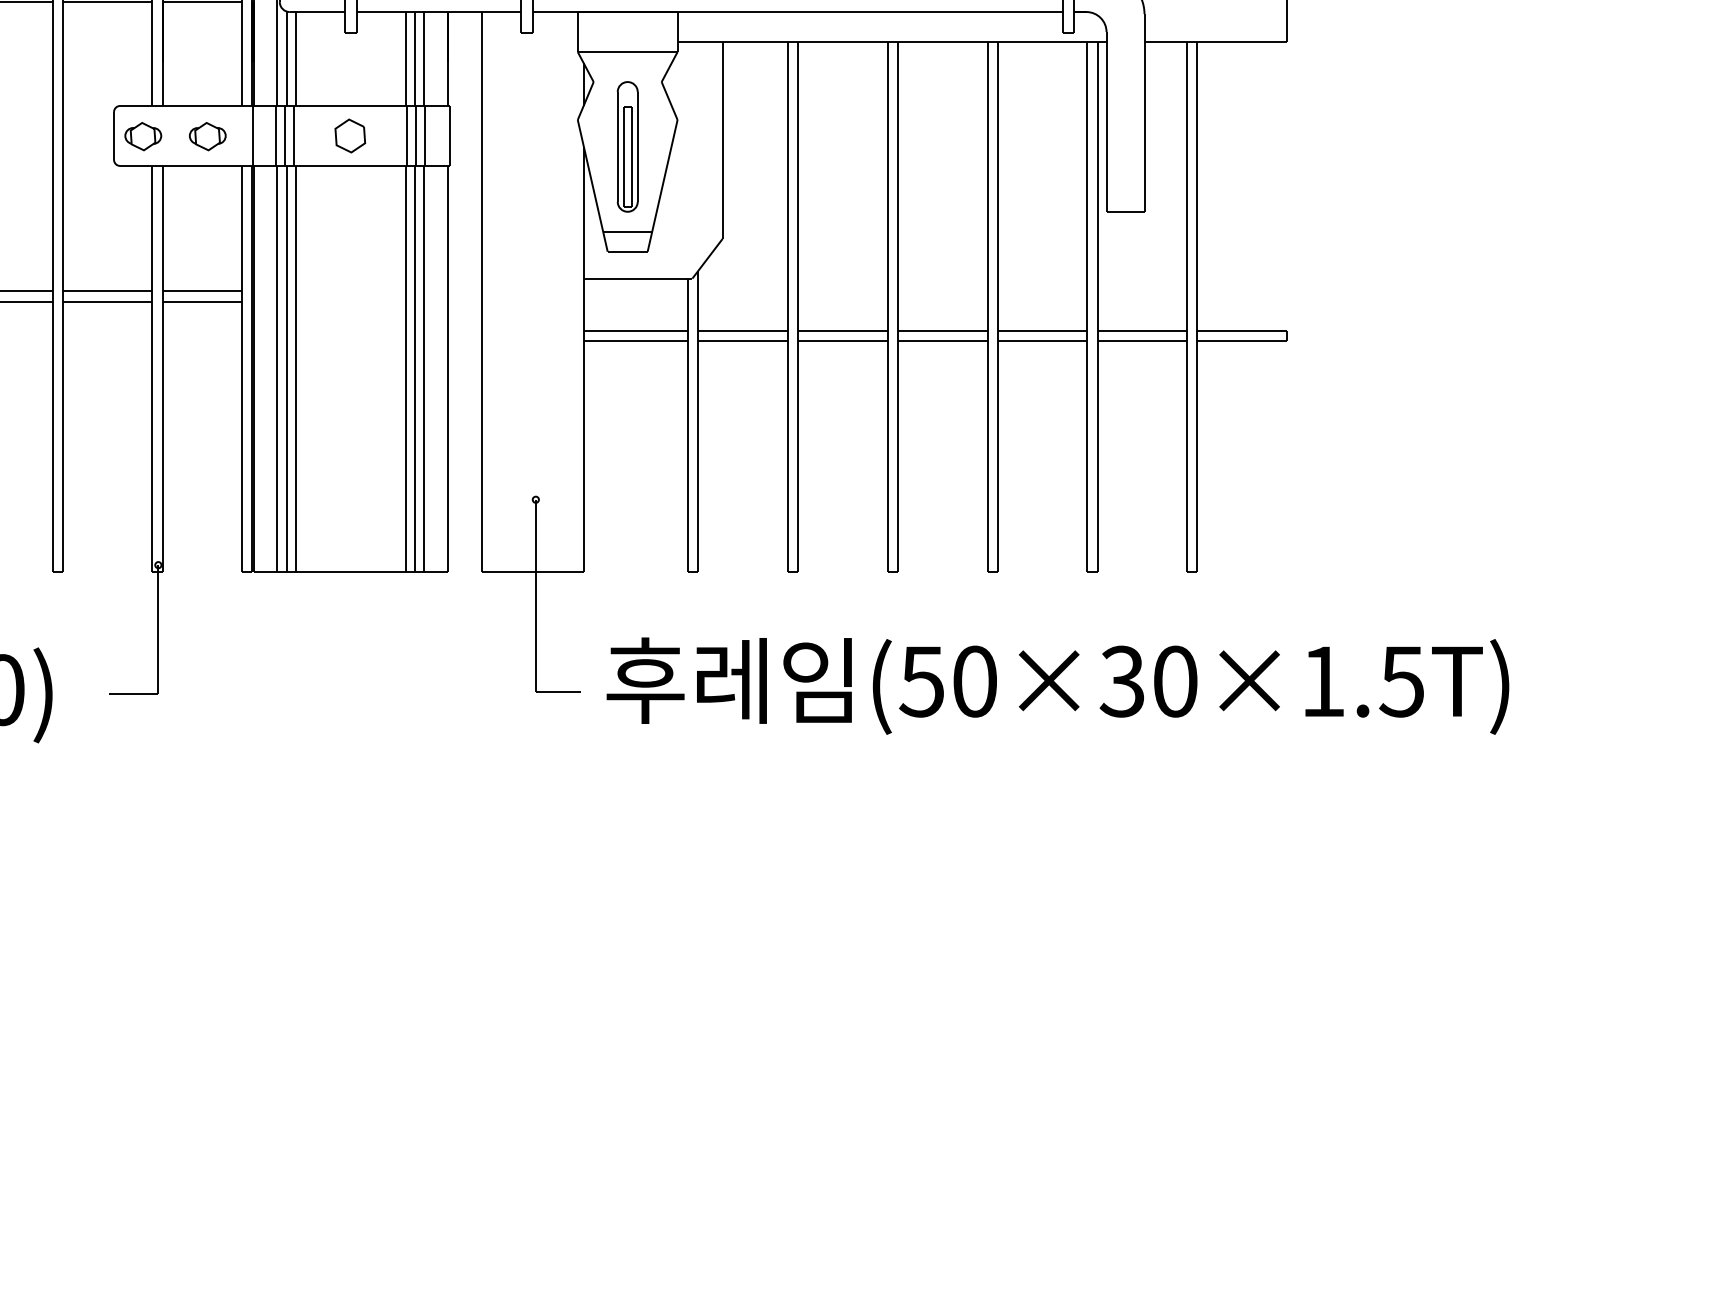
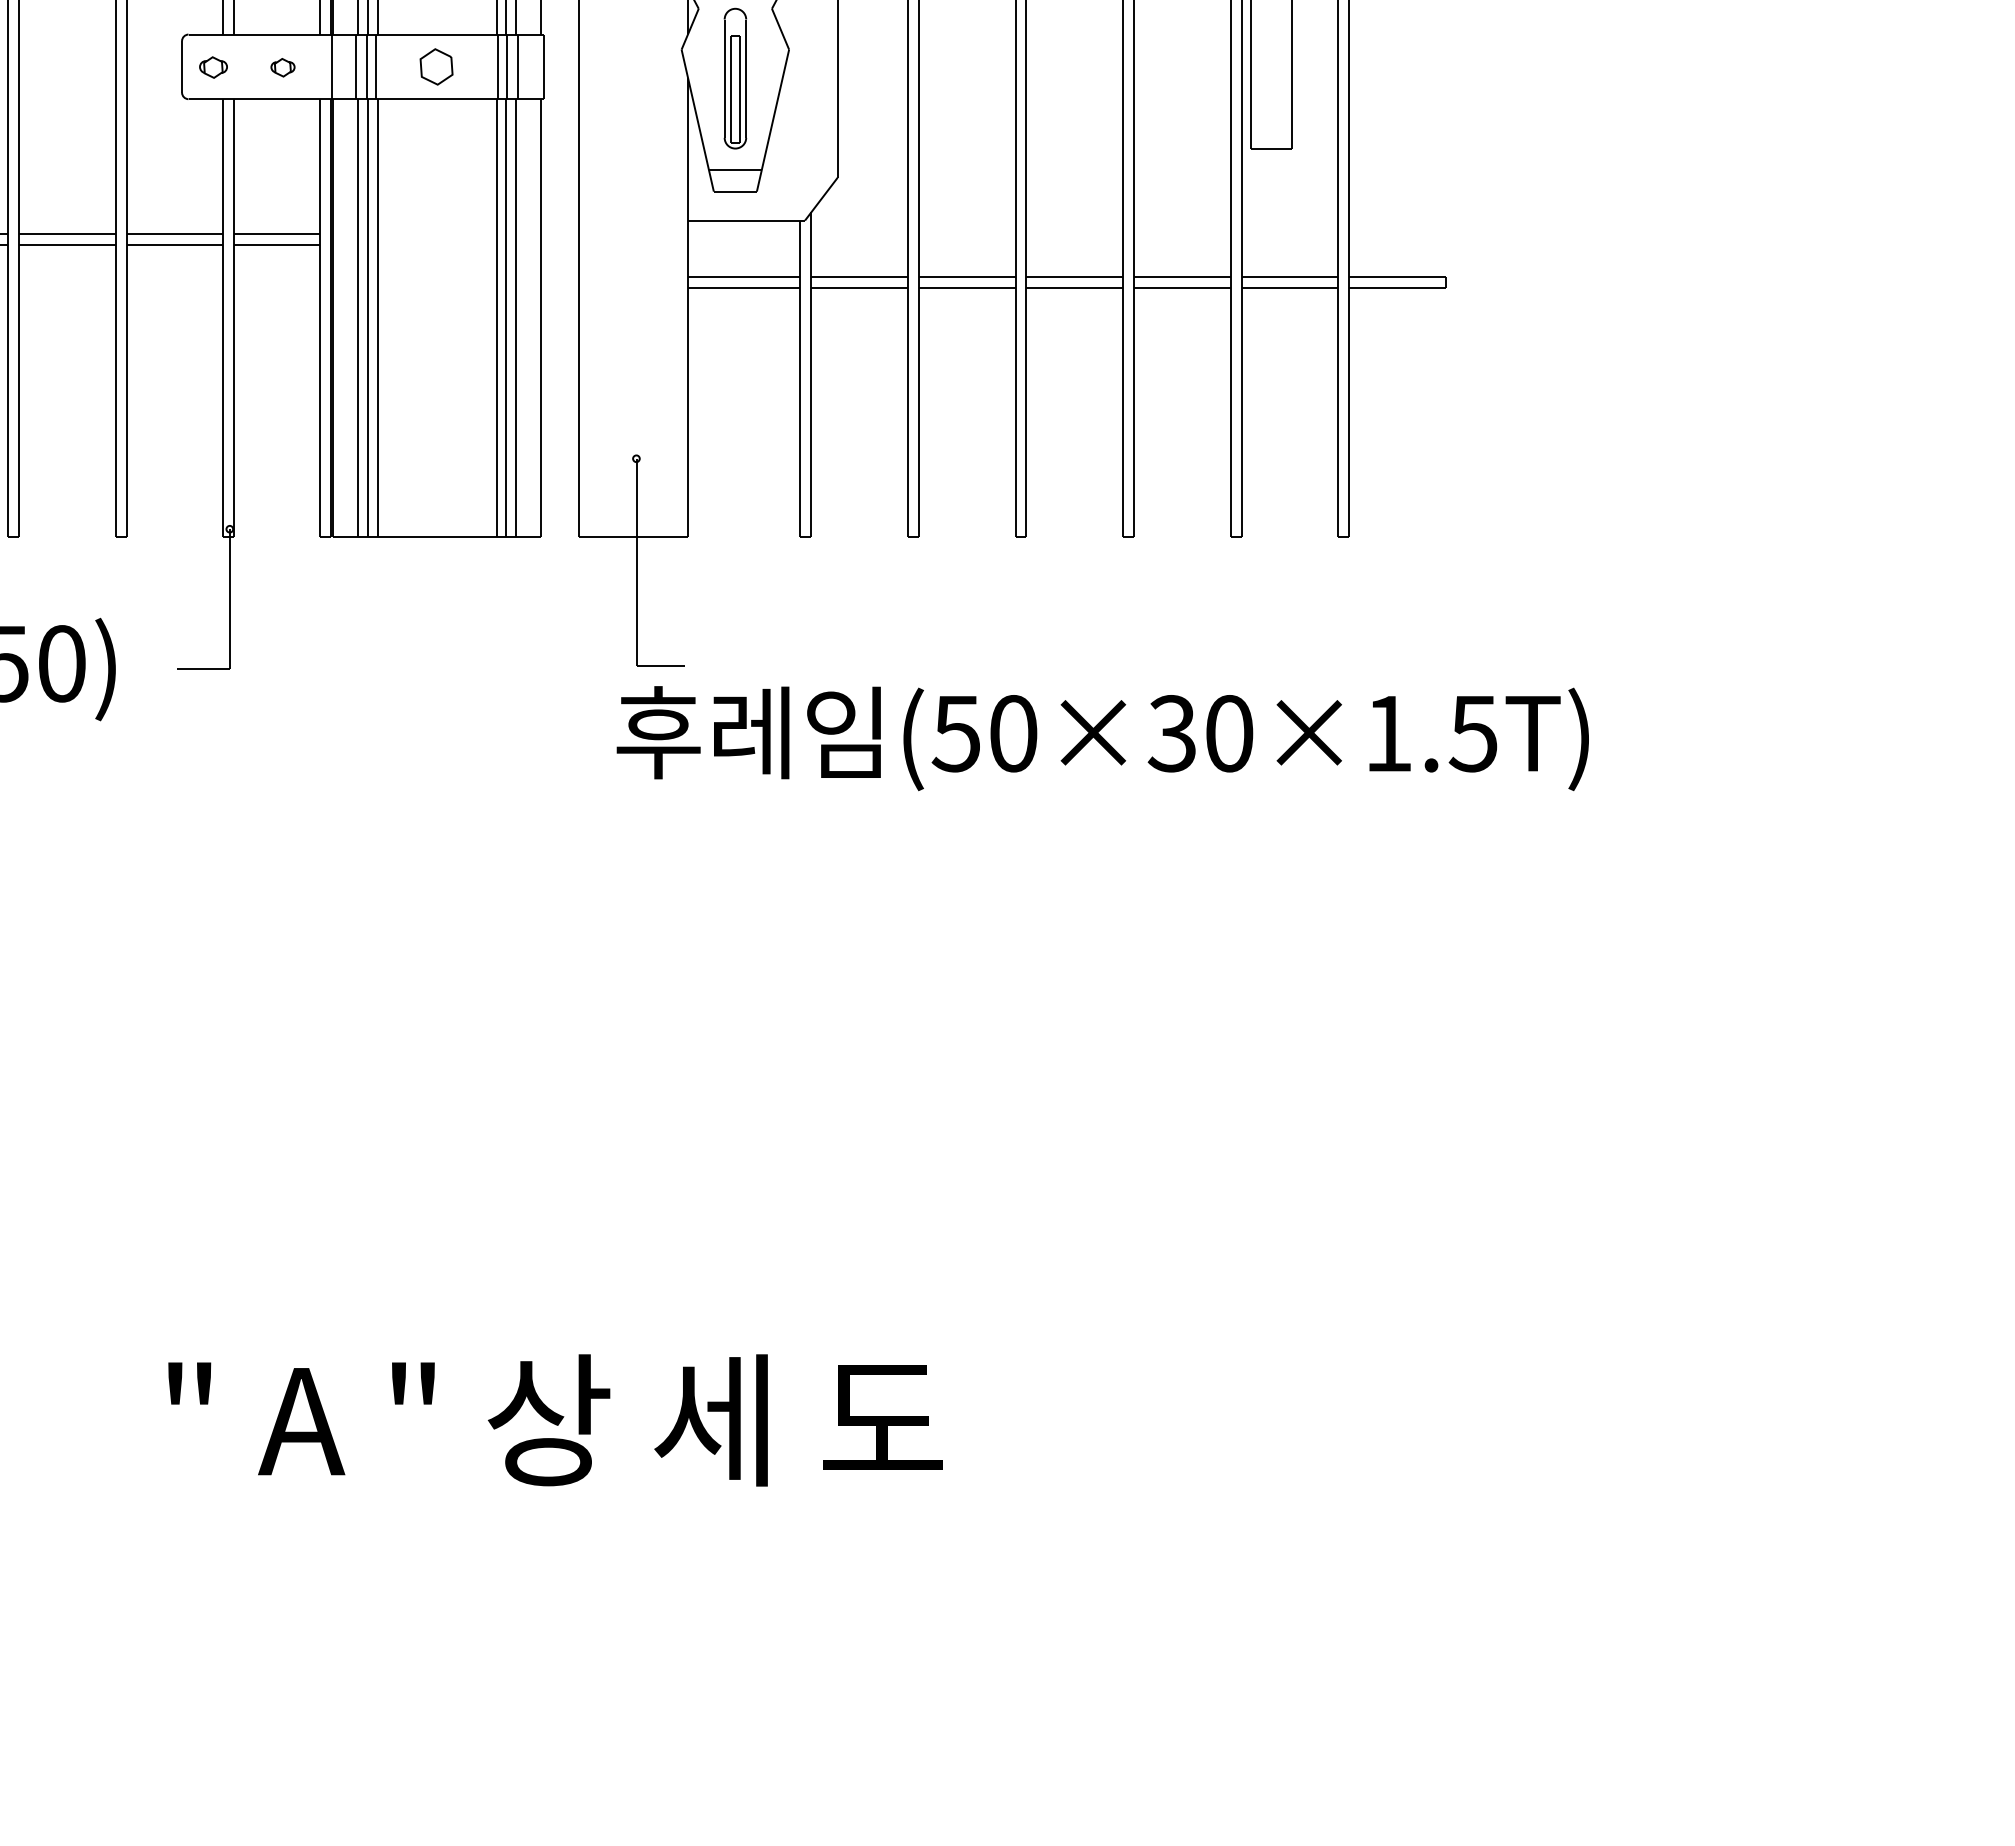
part: (143, 136) -> (213, 67), size x0.7
part: (207, 136) -> (282, 67), size x0.6
text: (1057, 686) -> (1102, 738), moved

